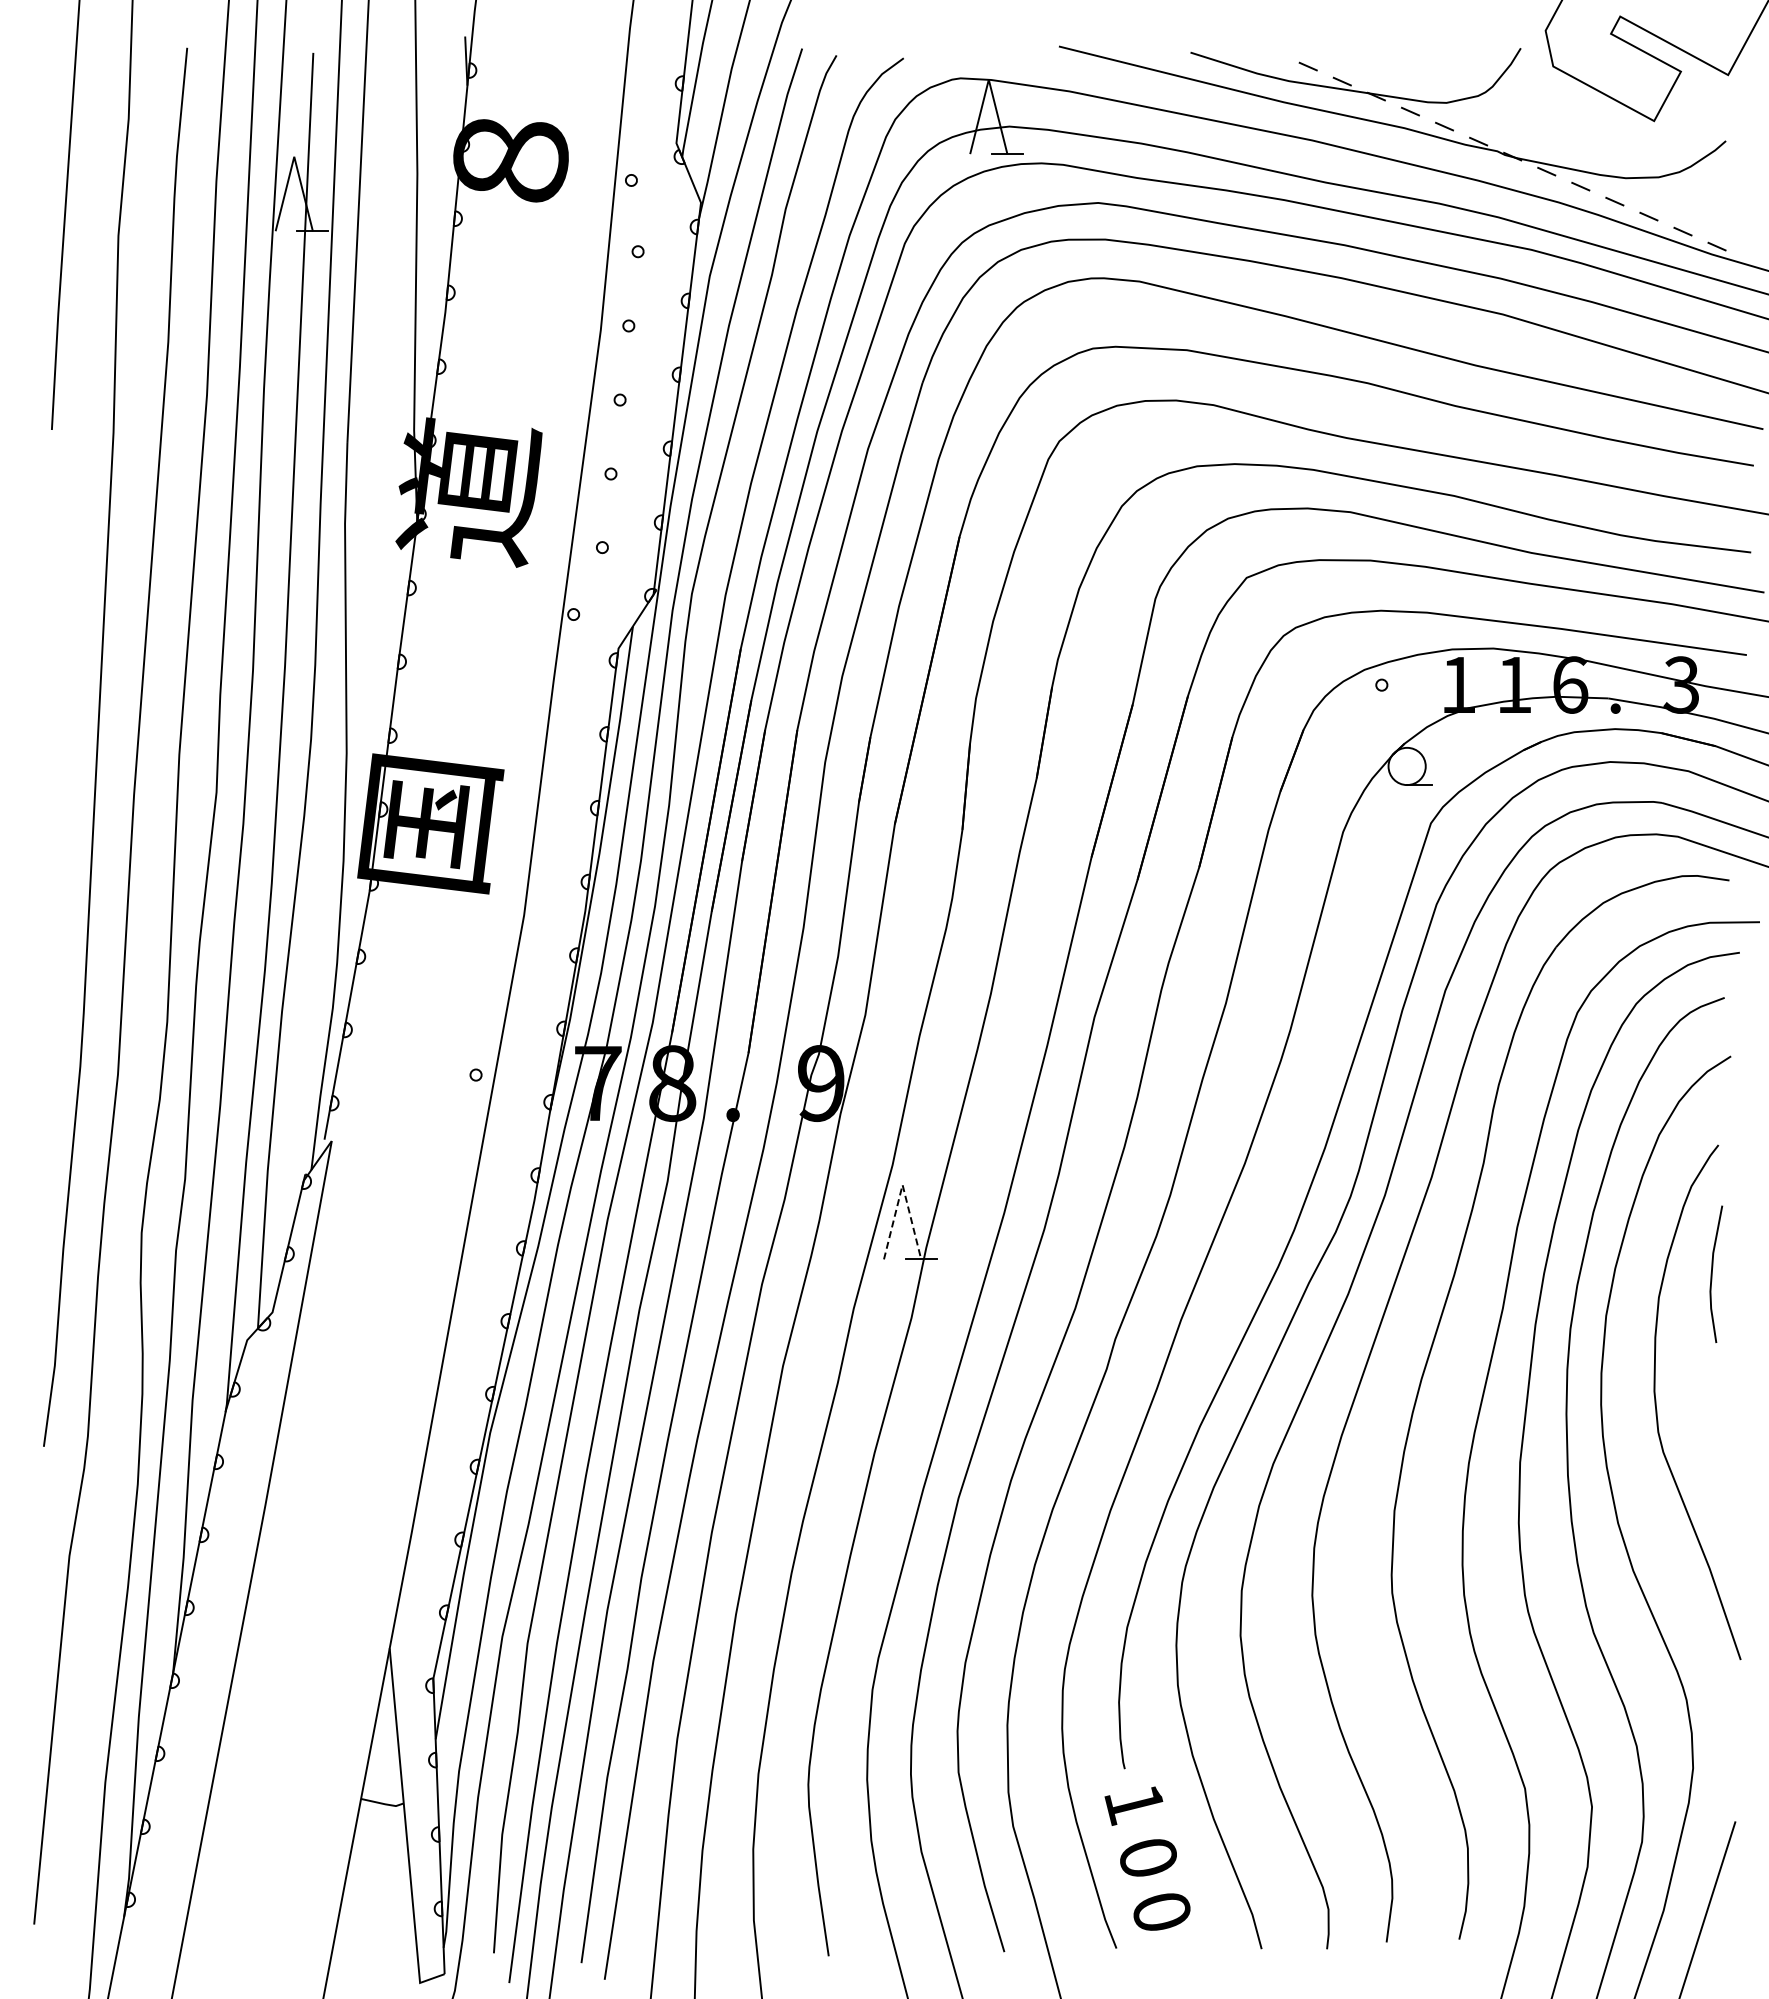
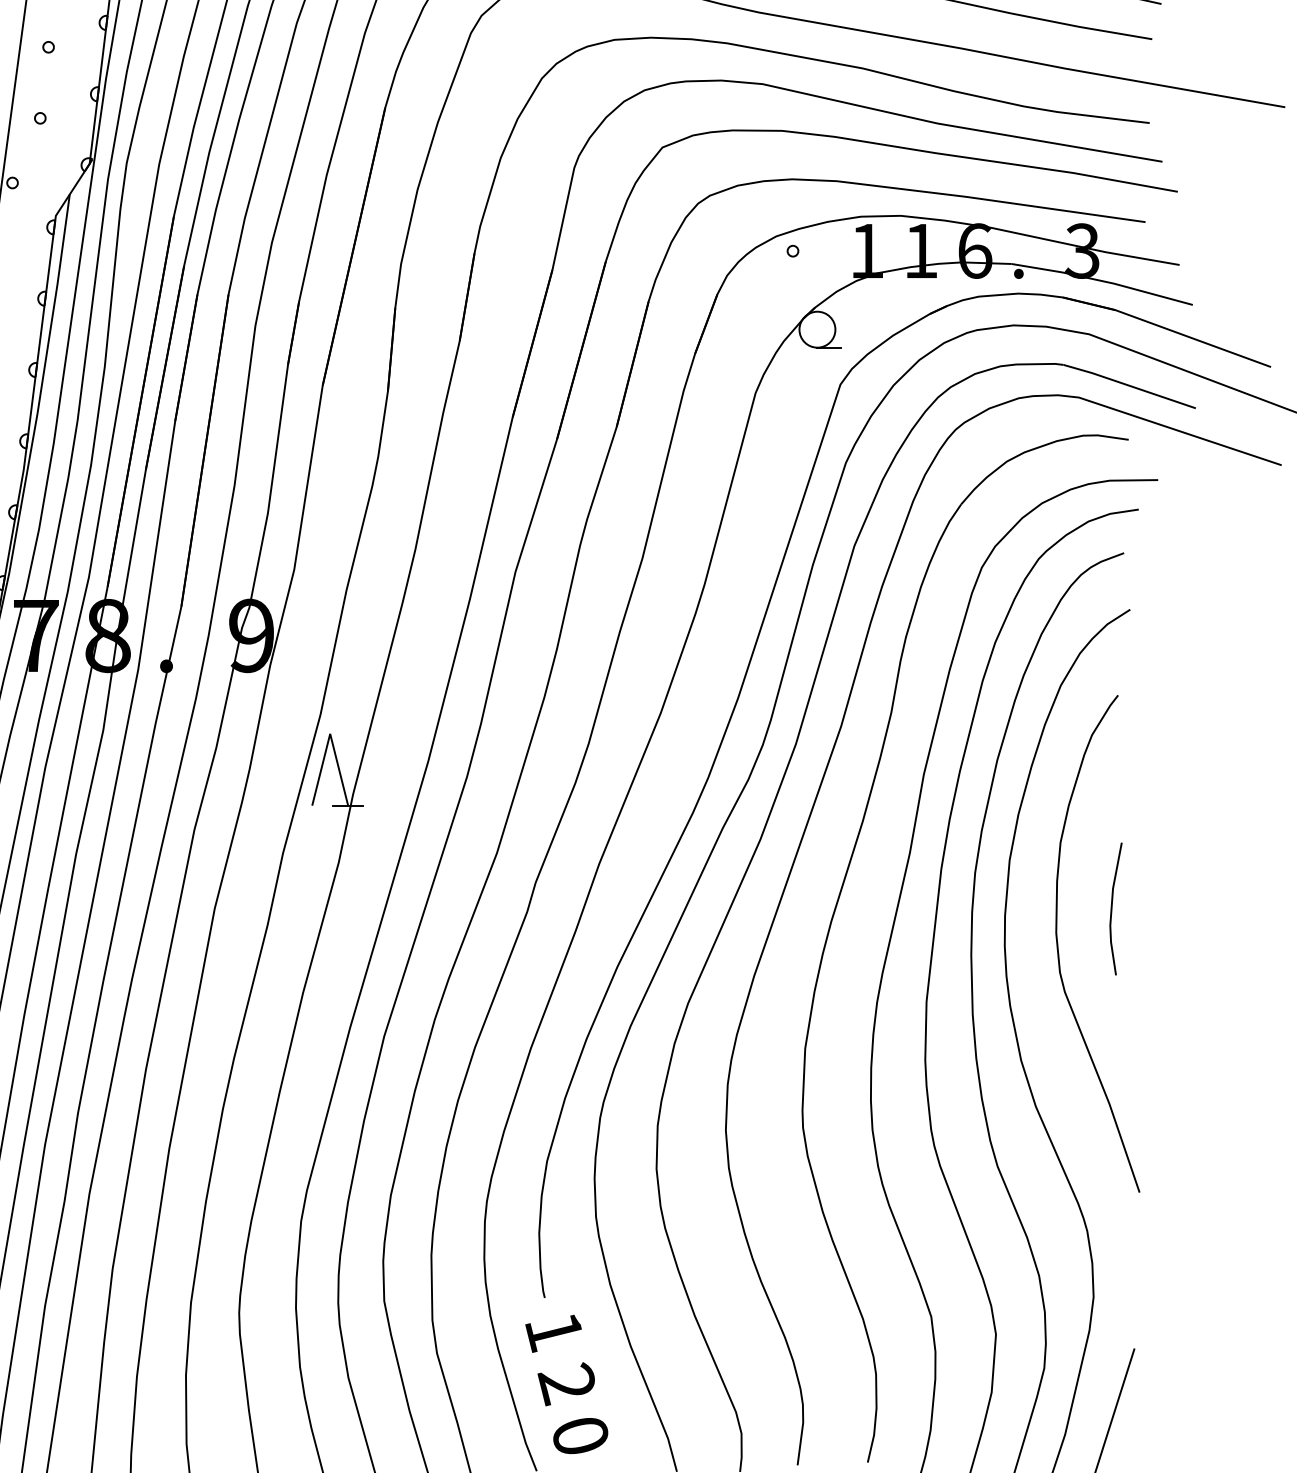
line: (902, 1184) -> (330, 733), dashed -> solid
line: (1712, 1273) -> (1112, 908), moved
text: (1146, 1858) -> (565, 1384), 0 -> 2

